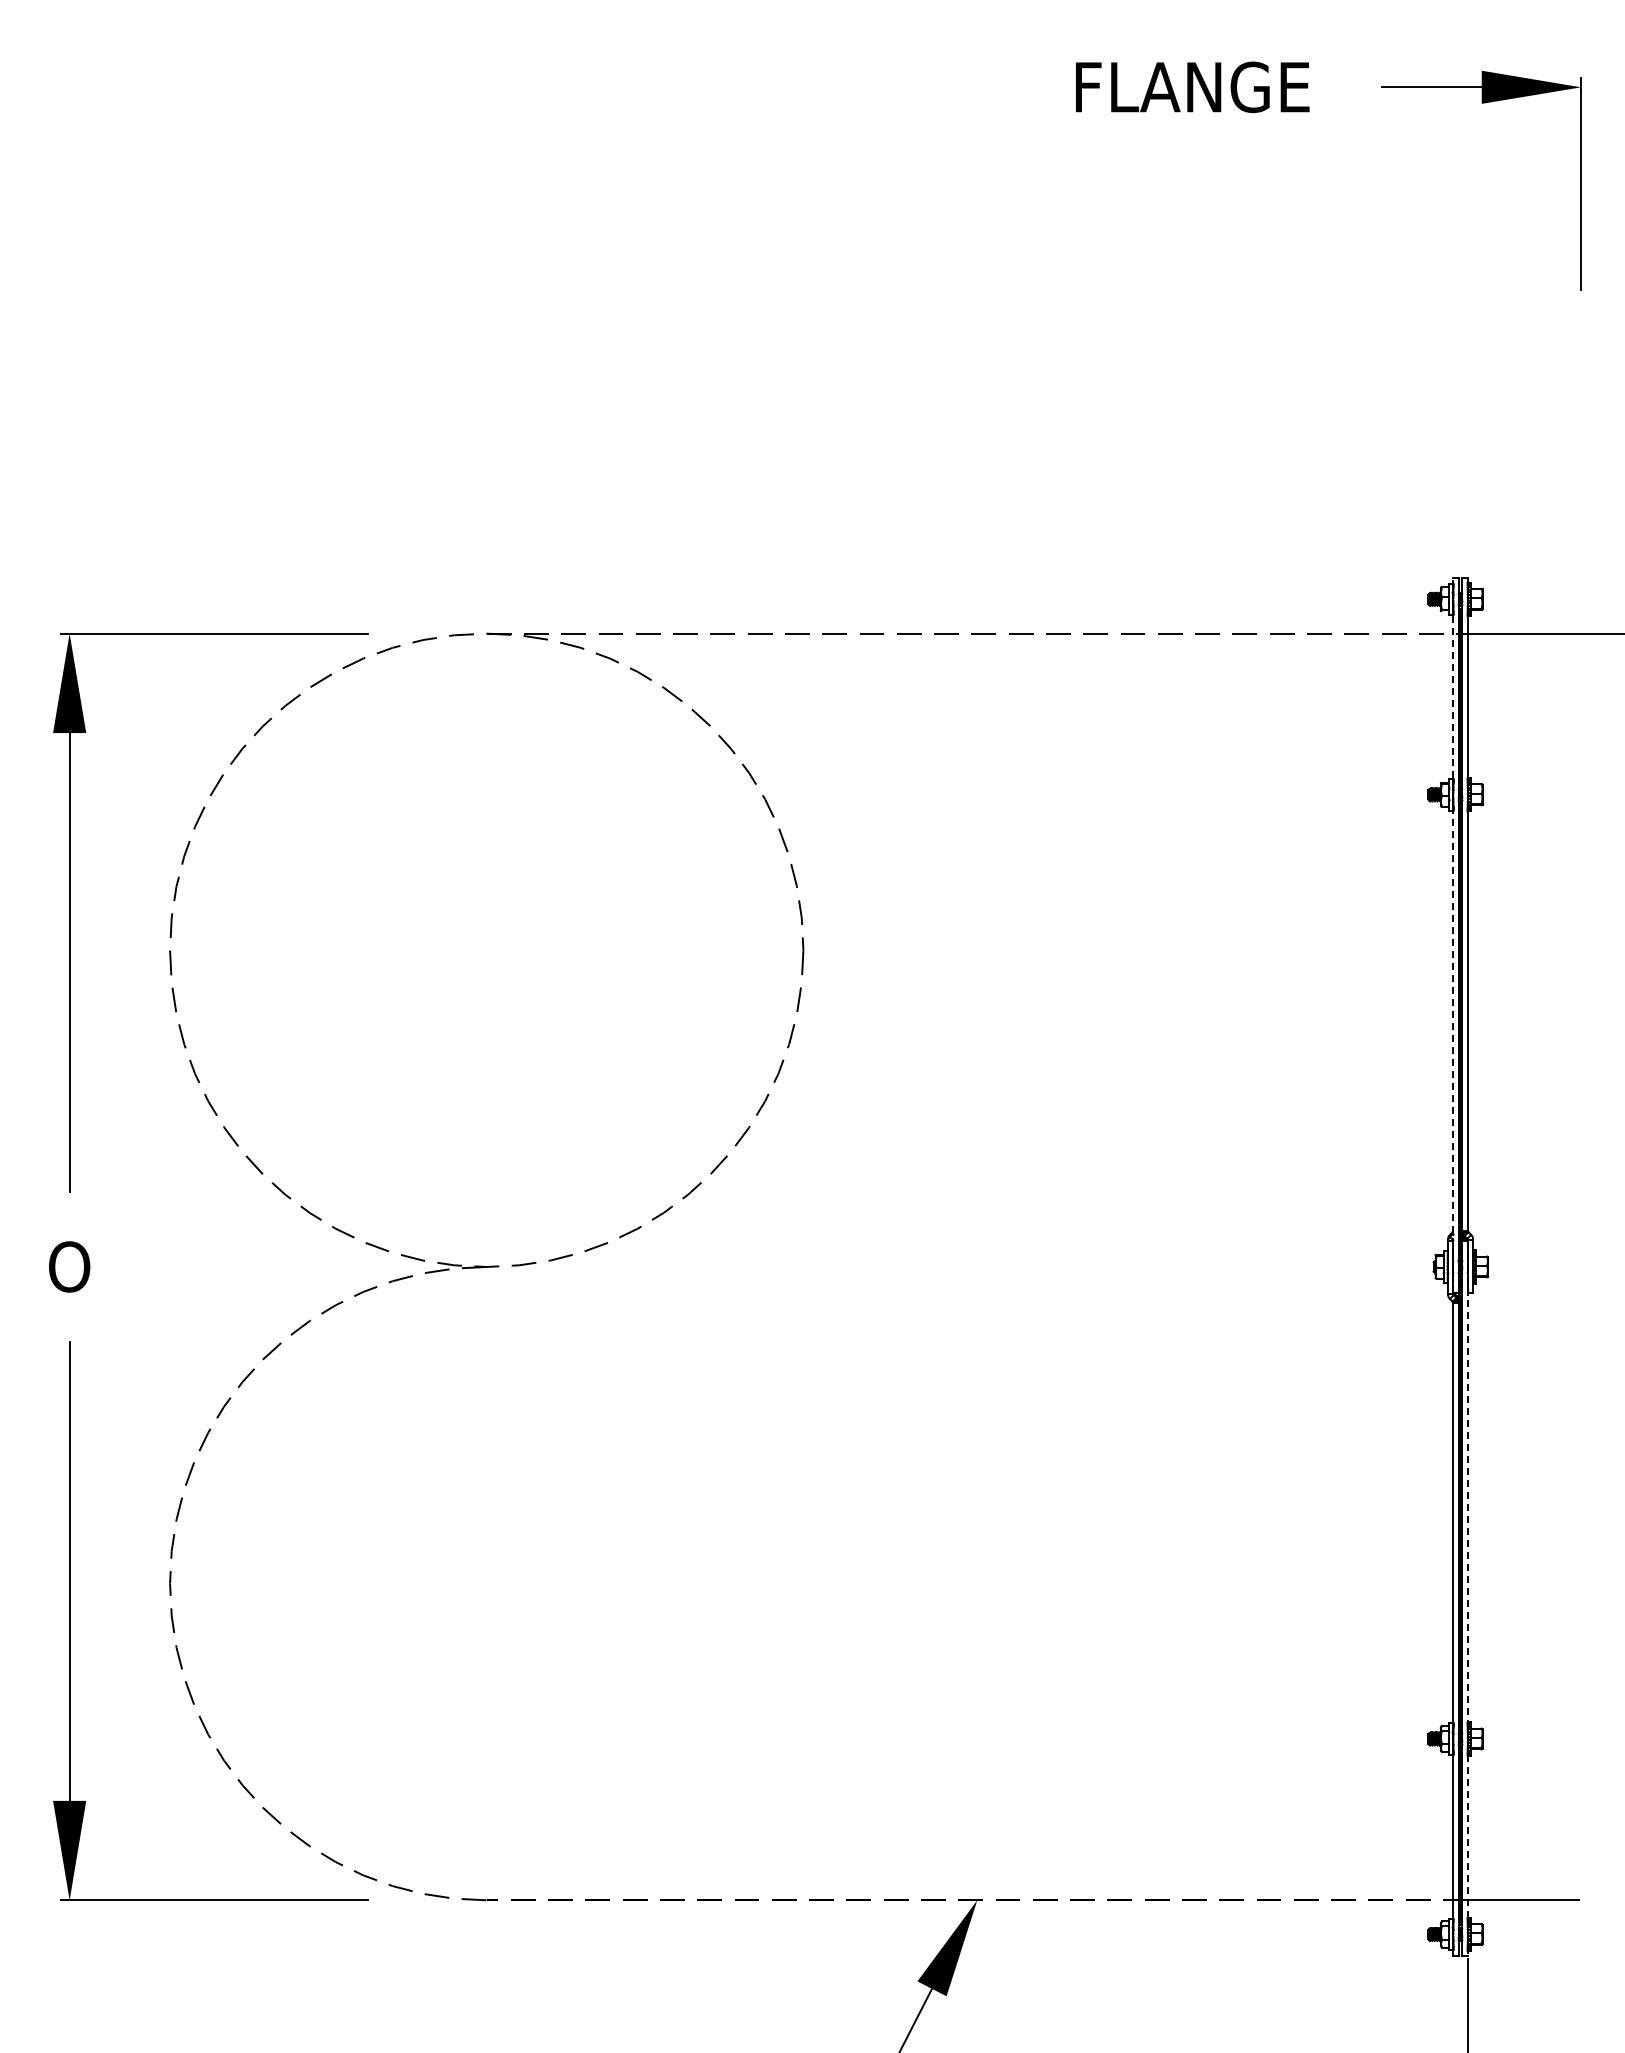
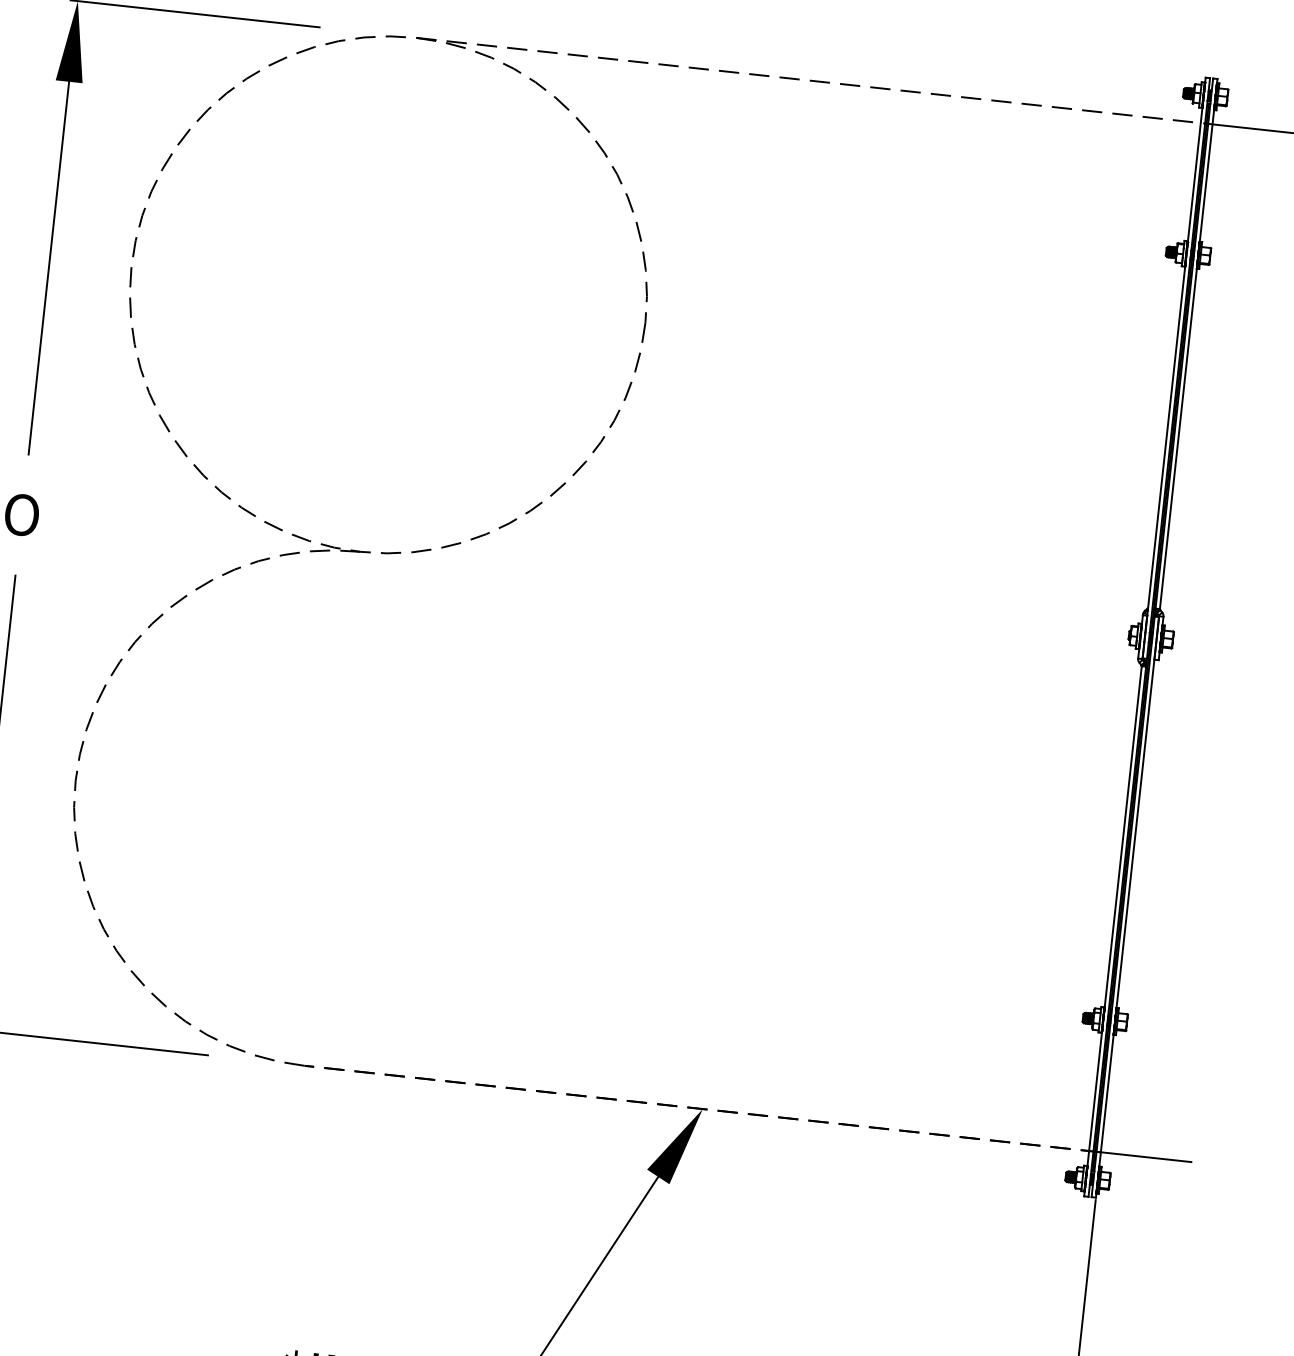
line: (1453, 935) -> (1174, 368), dashed -> solid
line: (1467, 1598) -> (1127, 907), dashed -> solid

